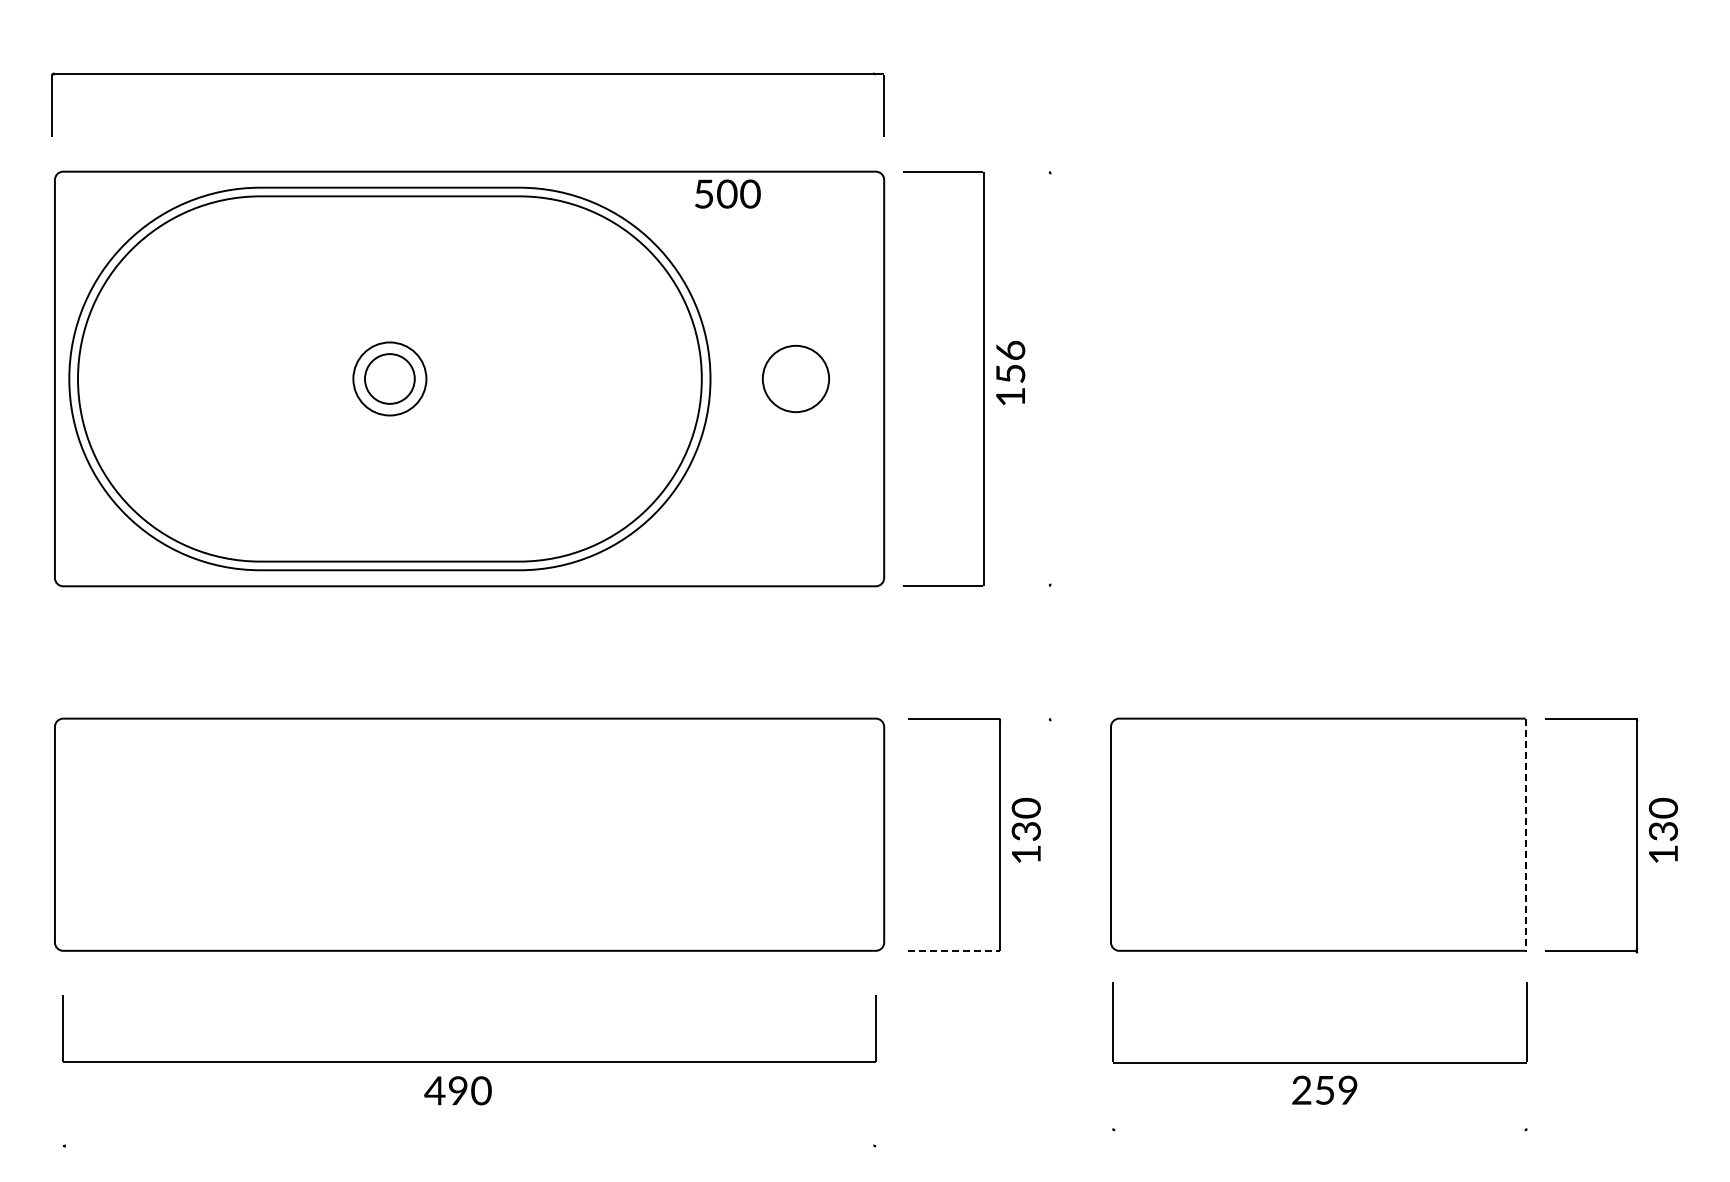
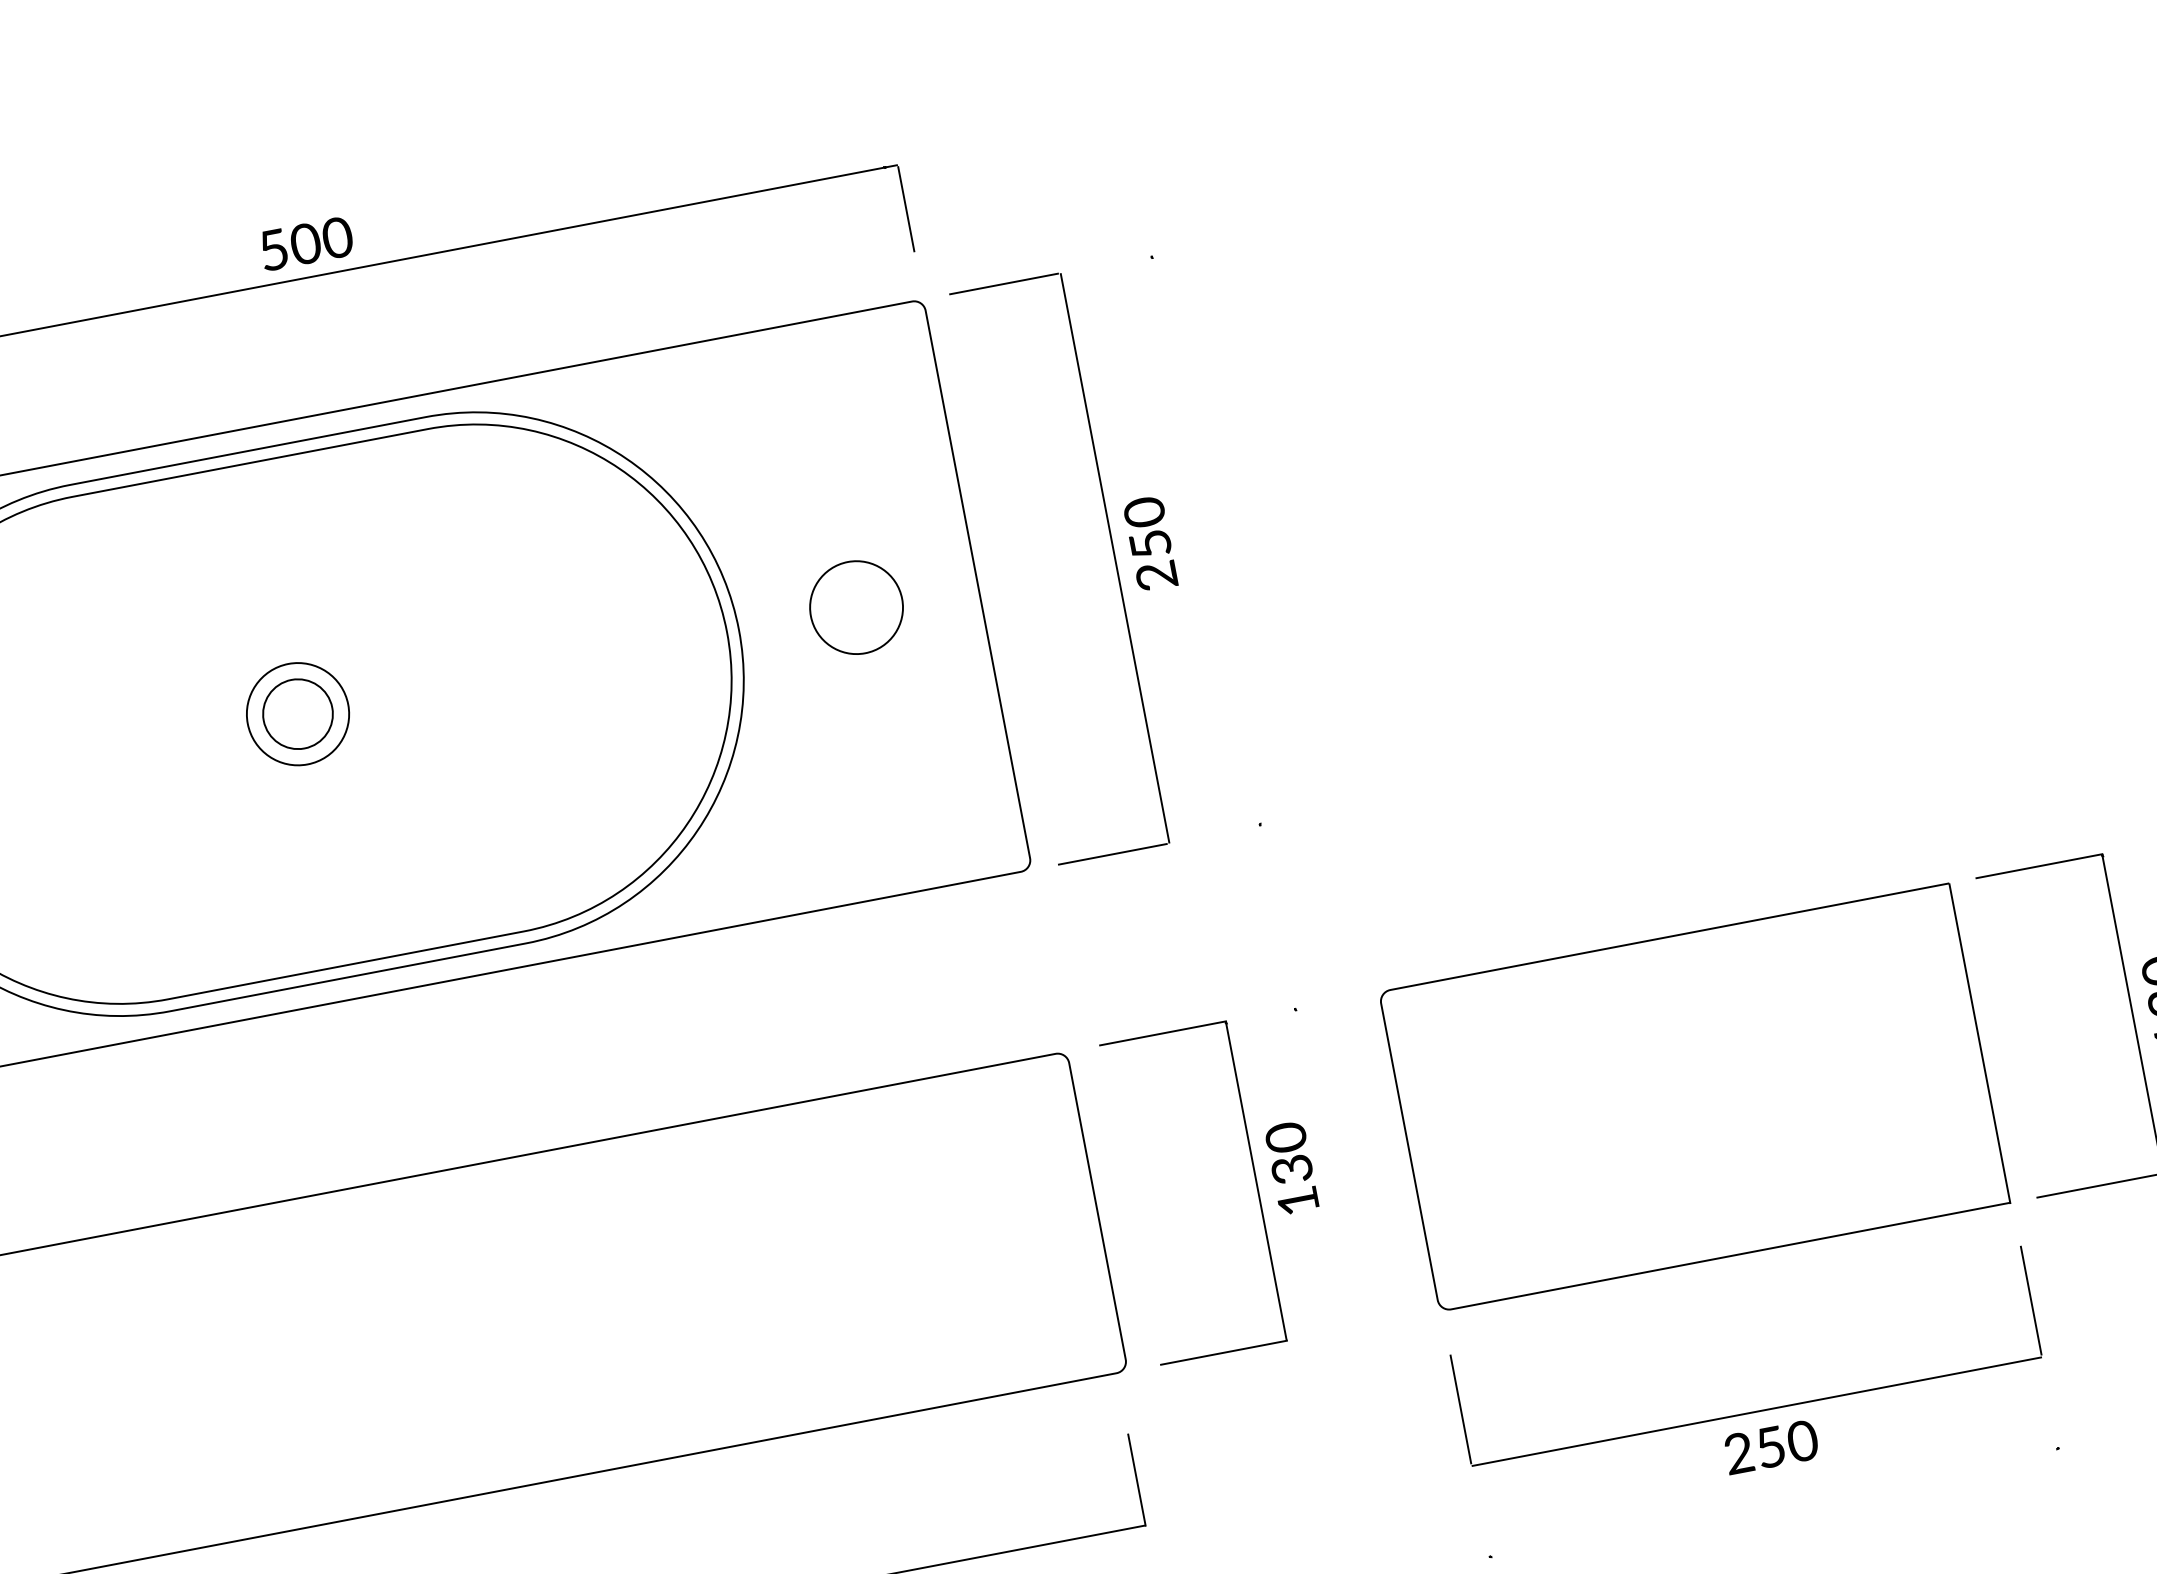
text: (727, 193) -> (305, 242), moved
text: (1010, 373) -> (1150, 543), 156 -> 250
line: (1525, 835) -> (1979, 1044), dashed -> solid
line: (954, 950) -> (1224, 1352), dashed -> solid
text: (1347, 1090) -> (1801, 1441), 259 -> 250

